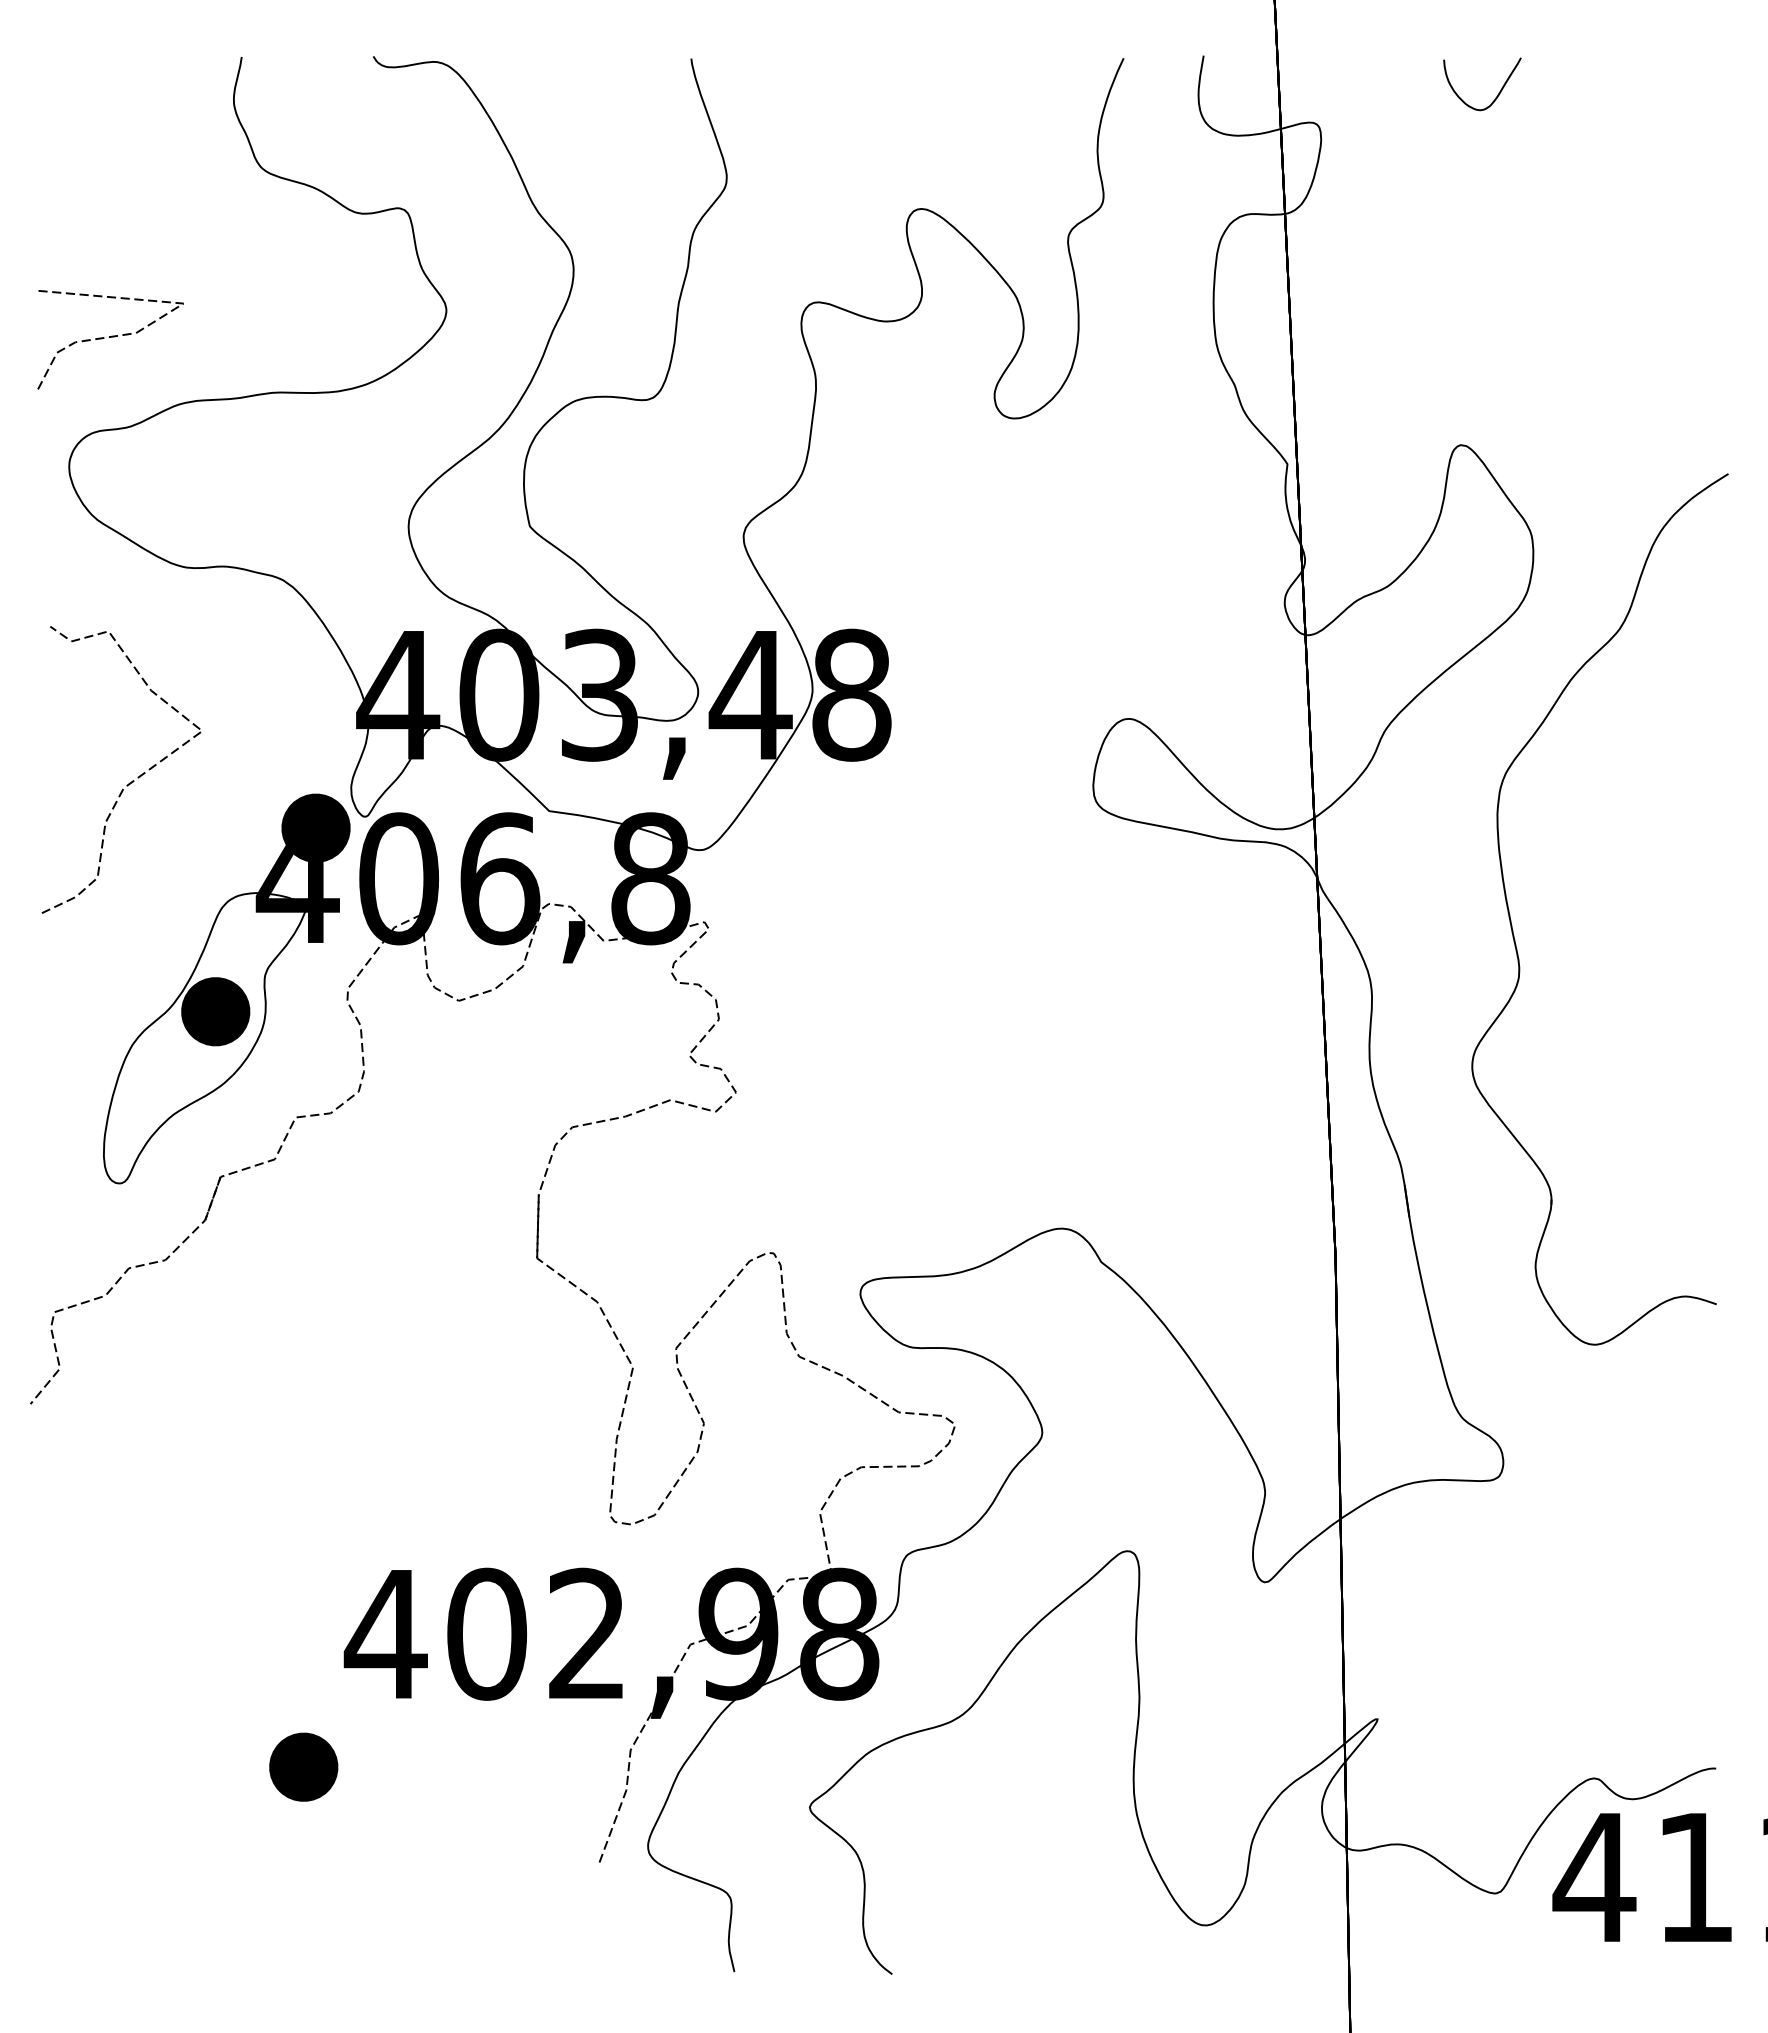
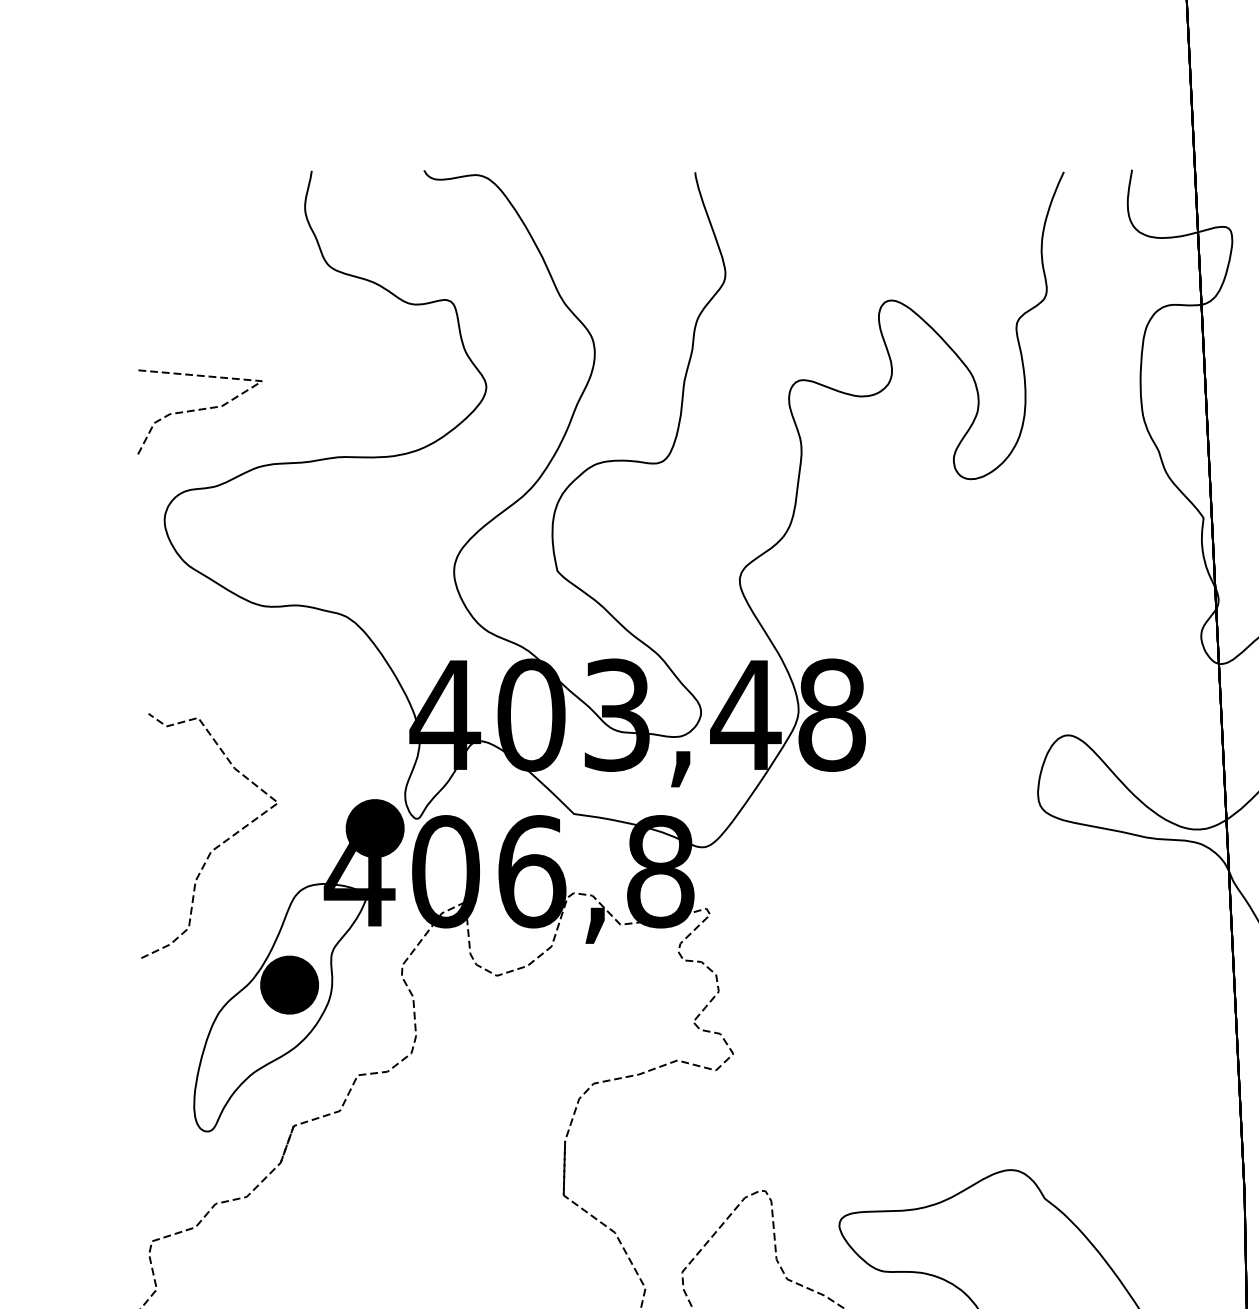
curve: (129, 782) -> (216, 846), moved

